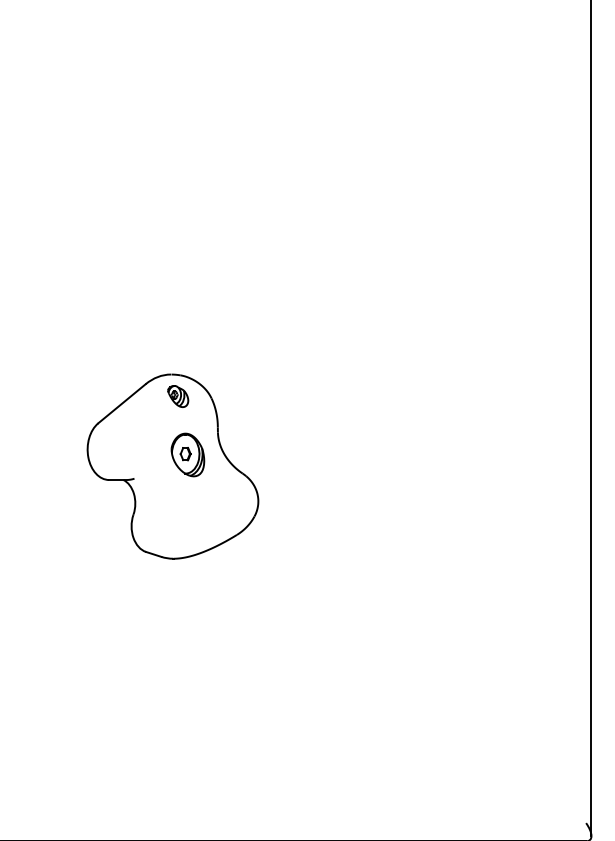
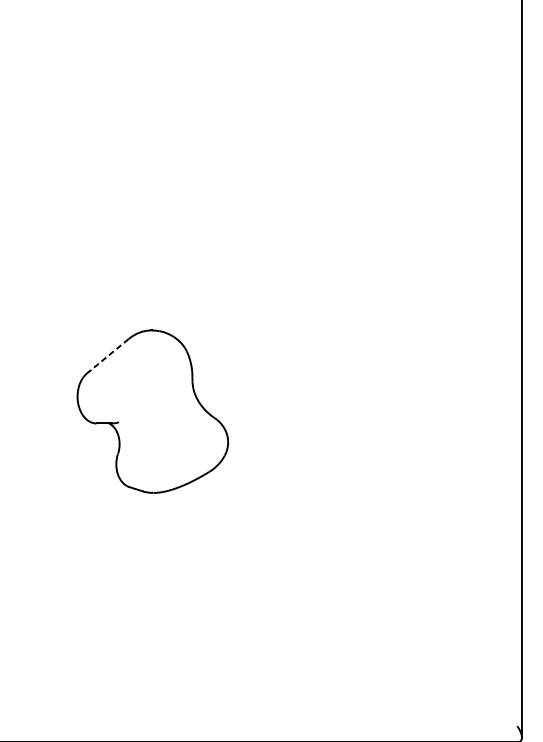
part: (178, 396) -> (157, 349), removed
line: (121, 403) -> (107, 356), solid -> dashed
part: (187, 454) -> (165, 400), removed

